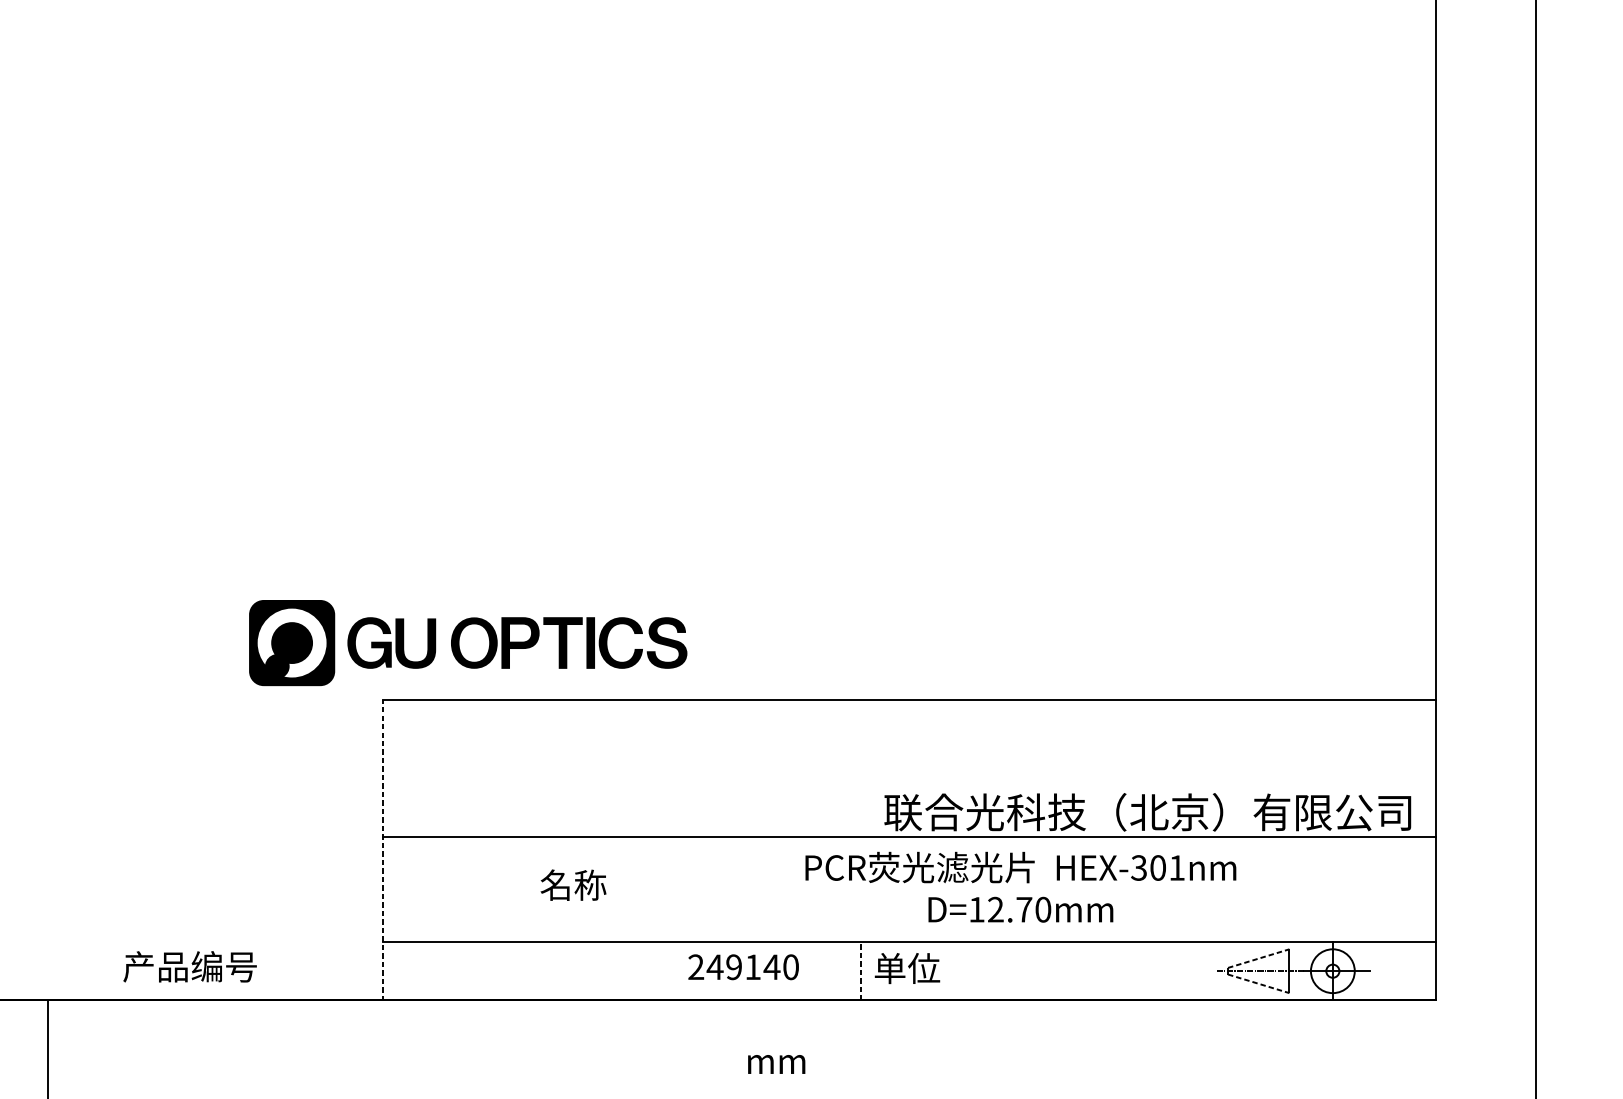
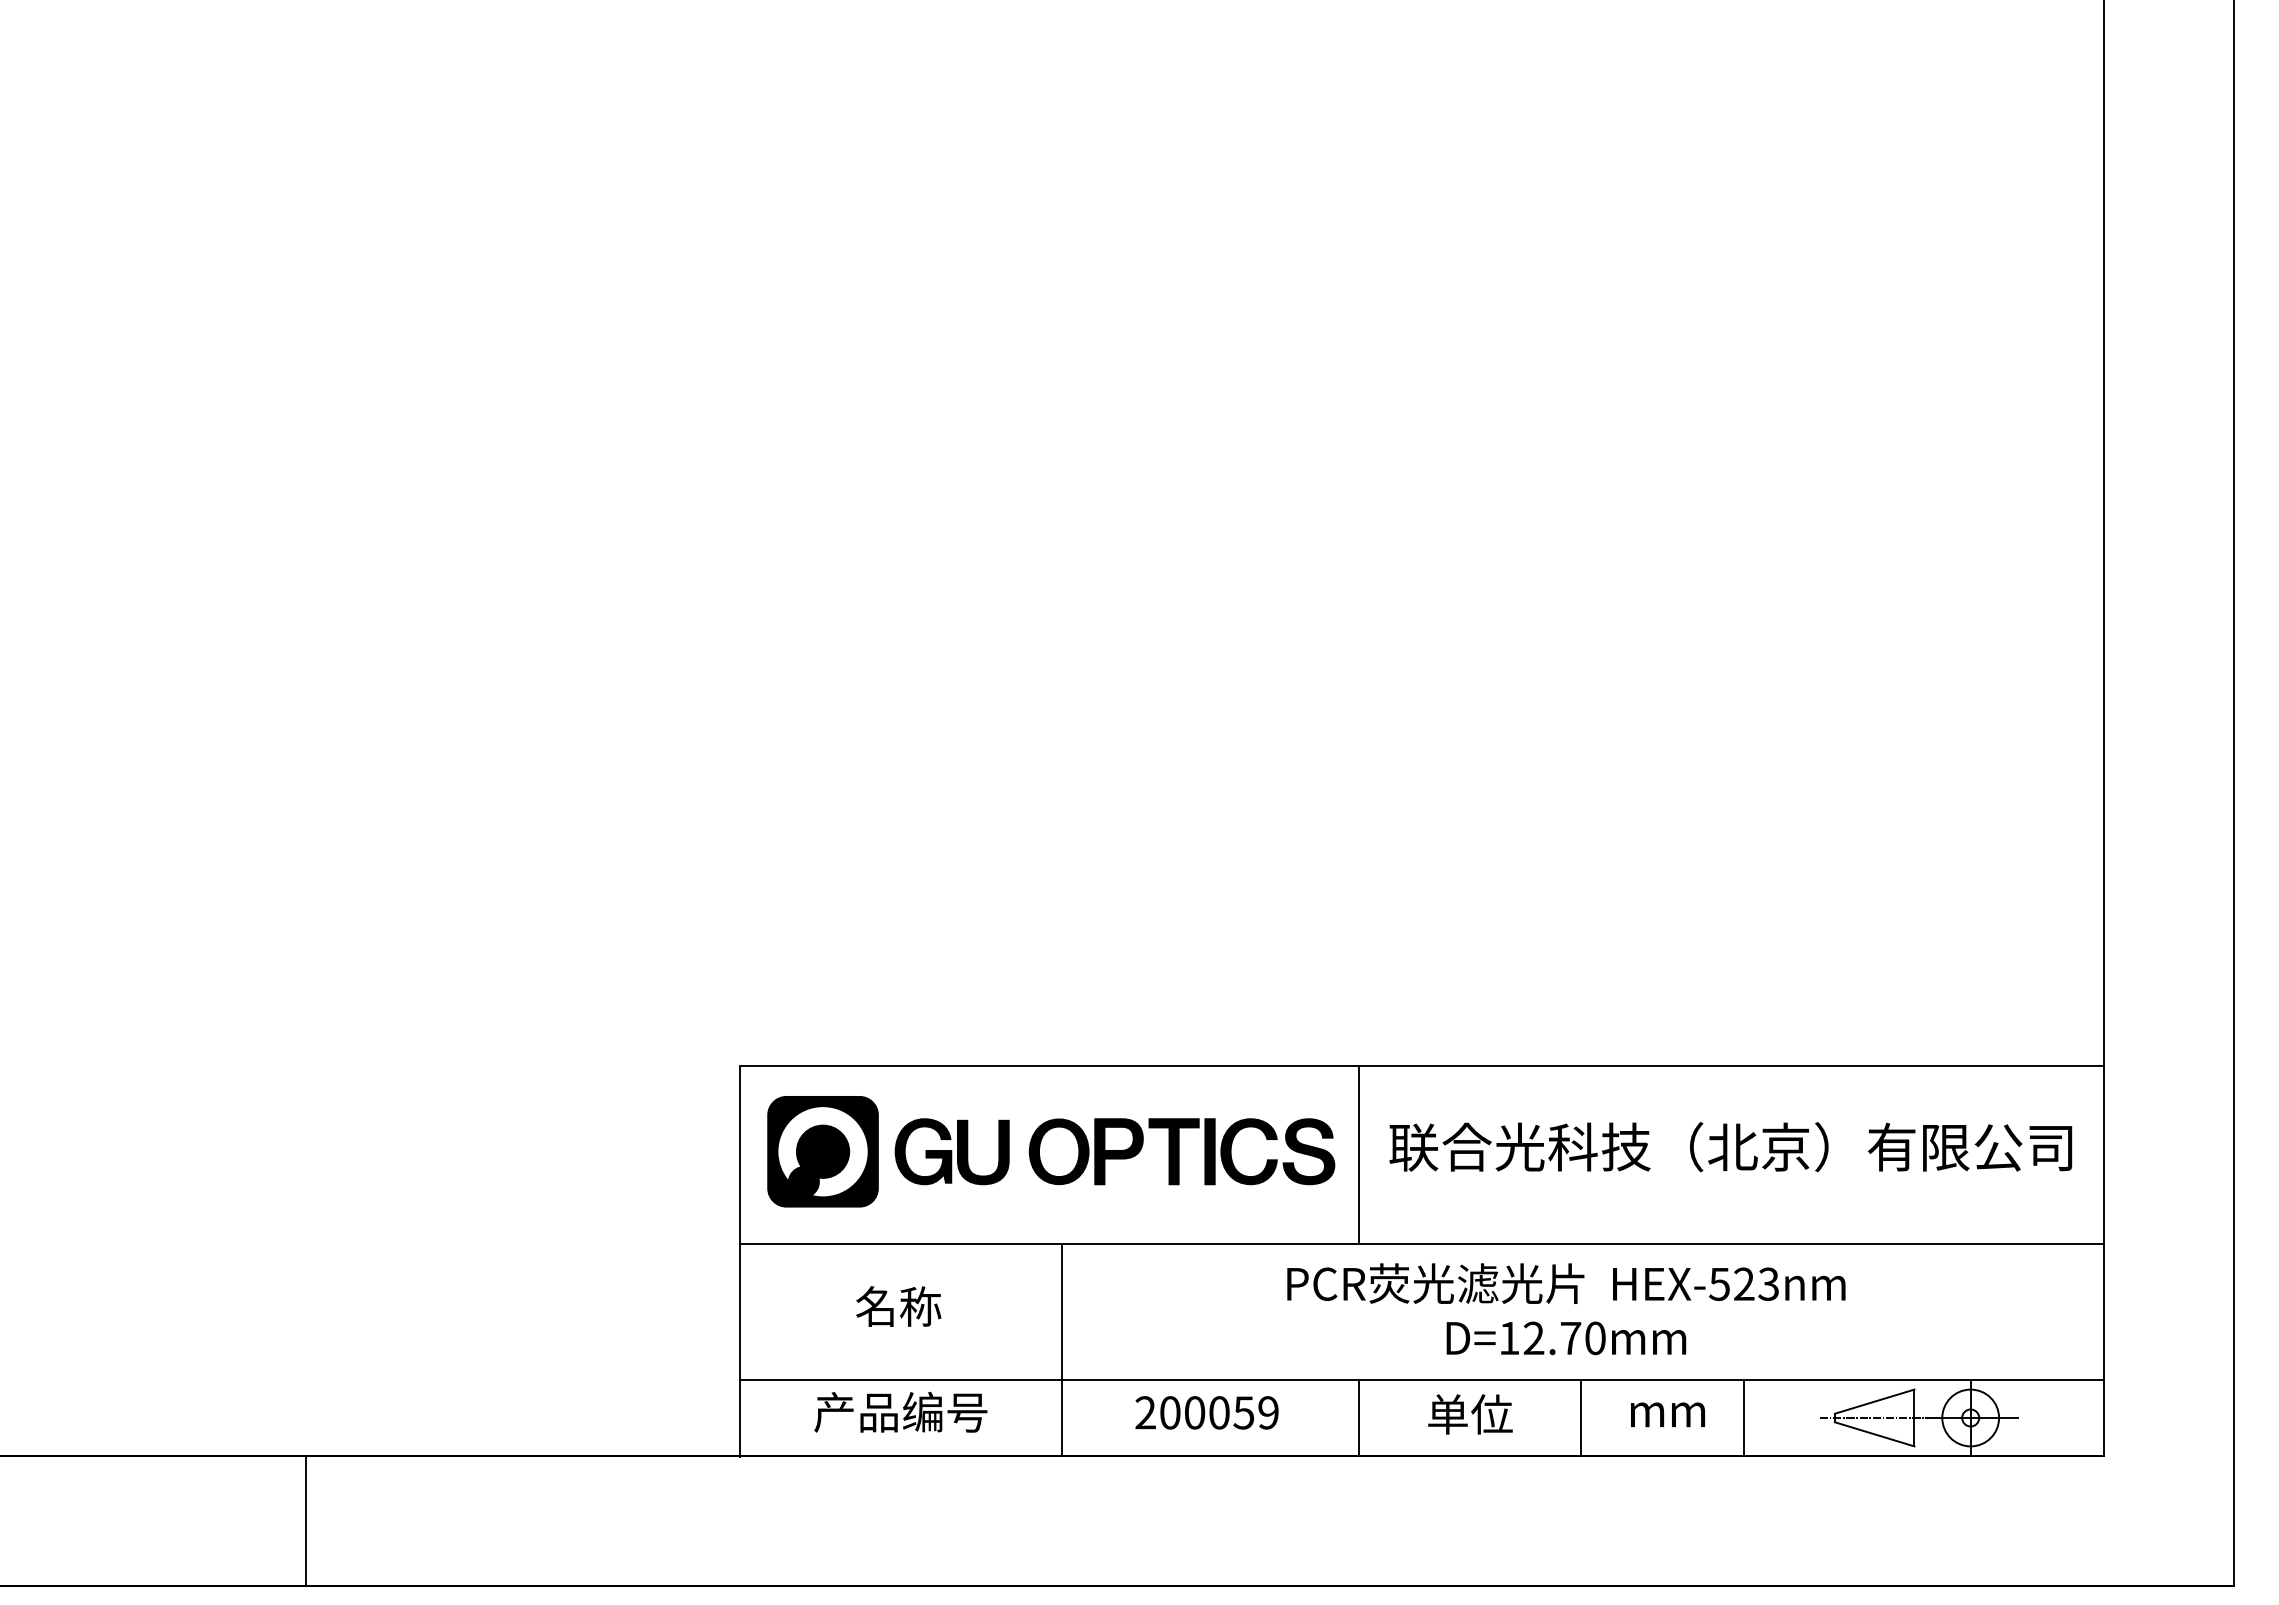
part: (468, 642) -> (1051, 1151), moved
line: (860, 767) -> (1358, 1154), added
text: (1147, 812) -> (1730, 1147), moved
line: (383, 850) -> (740, 1261), dashed -> solid
text: (1157, 867) -> (1743, 1283), HEX-301nm -> HEX-523nm
text: (573, 885) -> (898, 1306), moved
line: (631, 918) -> (1061, 1349), added
line: (1258, 958) -> (1874, 1401), dashed -> solid
text: (189, 966) -> (900, 1411), moved
text: (752, 966) -> (1218, 1412), 249140 -> 200059
text: (907, 968) -> (1470, 1414), moved
line: (1031, 970) -> (1580, 1417), added
line: (1158, 970) -> (1744, 1417), added
line: (860, 971) -> (1358, 1418), dashed -> solid
line: (1258, 983) -> (1874, 1434), dashed -> solid
text: (776, 1064) -> (1667, 1414), moved

